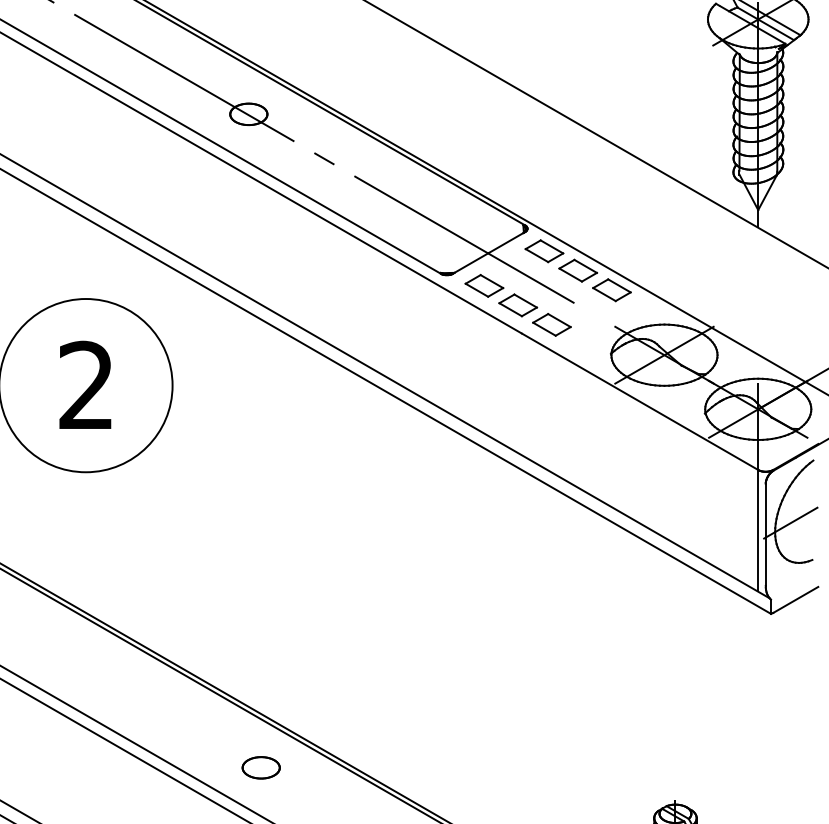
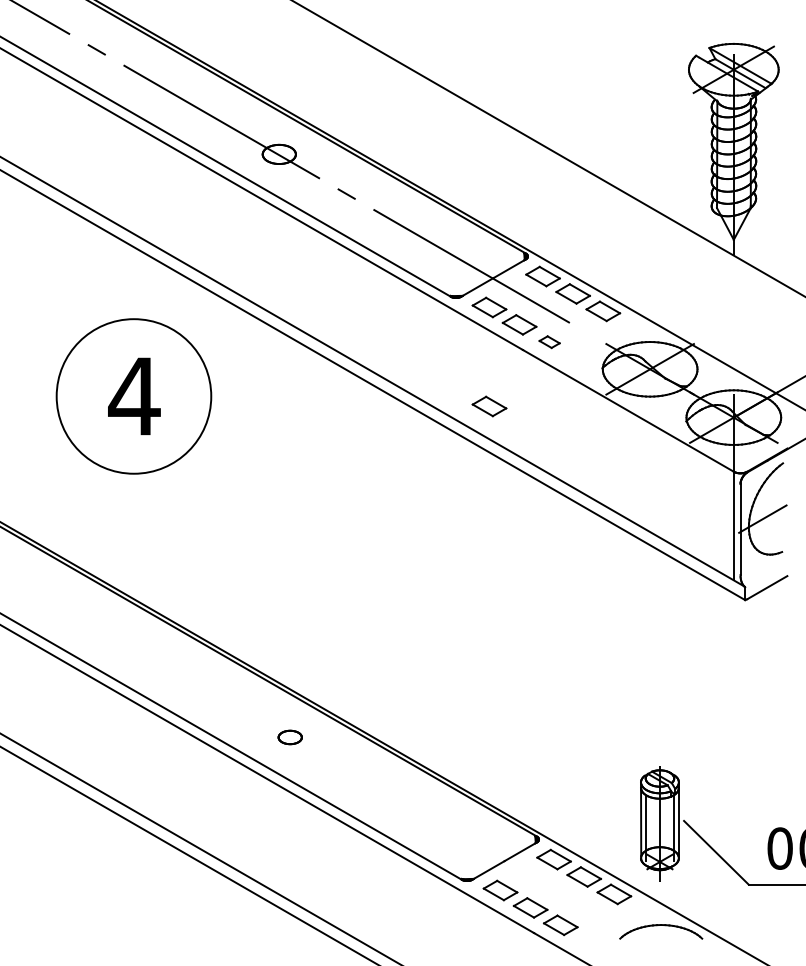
part: (551, 324) -> (549, 341), size x0.6
text: (86, 384) -> (134, 395), 2 -> 4
part: (484, 396) -> (489, 406), added
part: (260, 767) -> (289, 737), size x0.7

